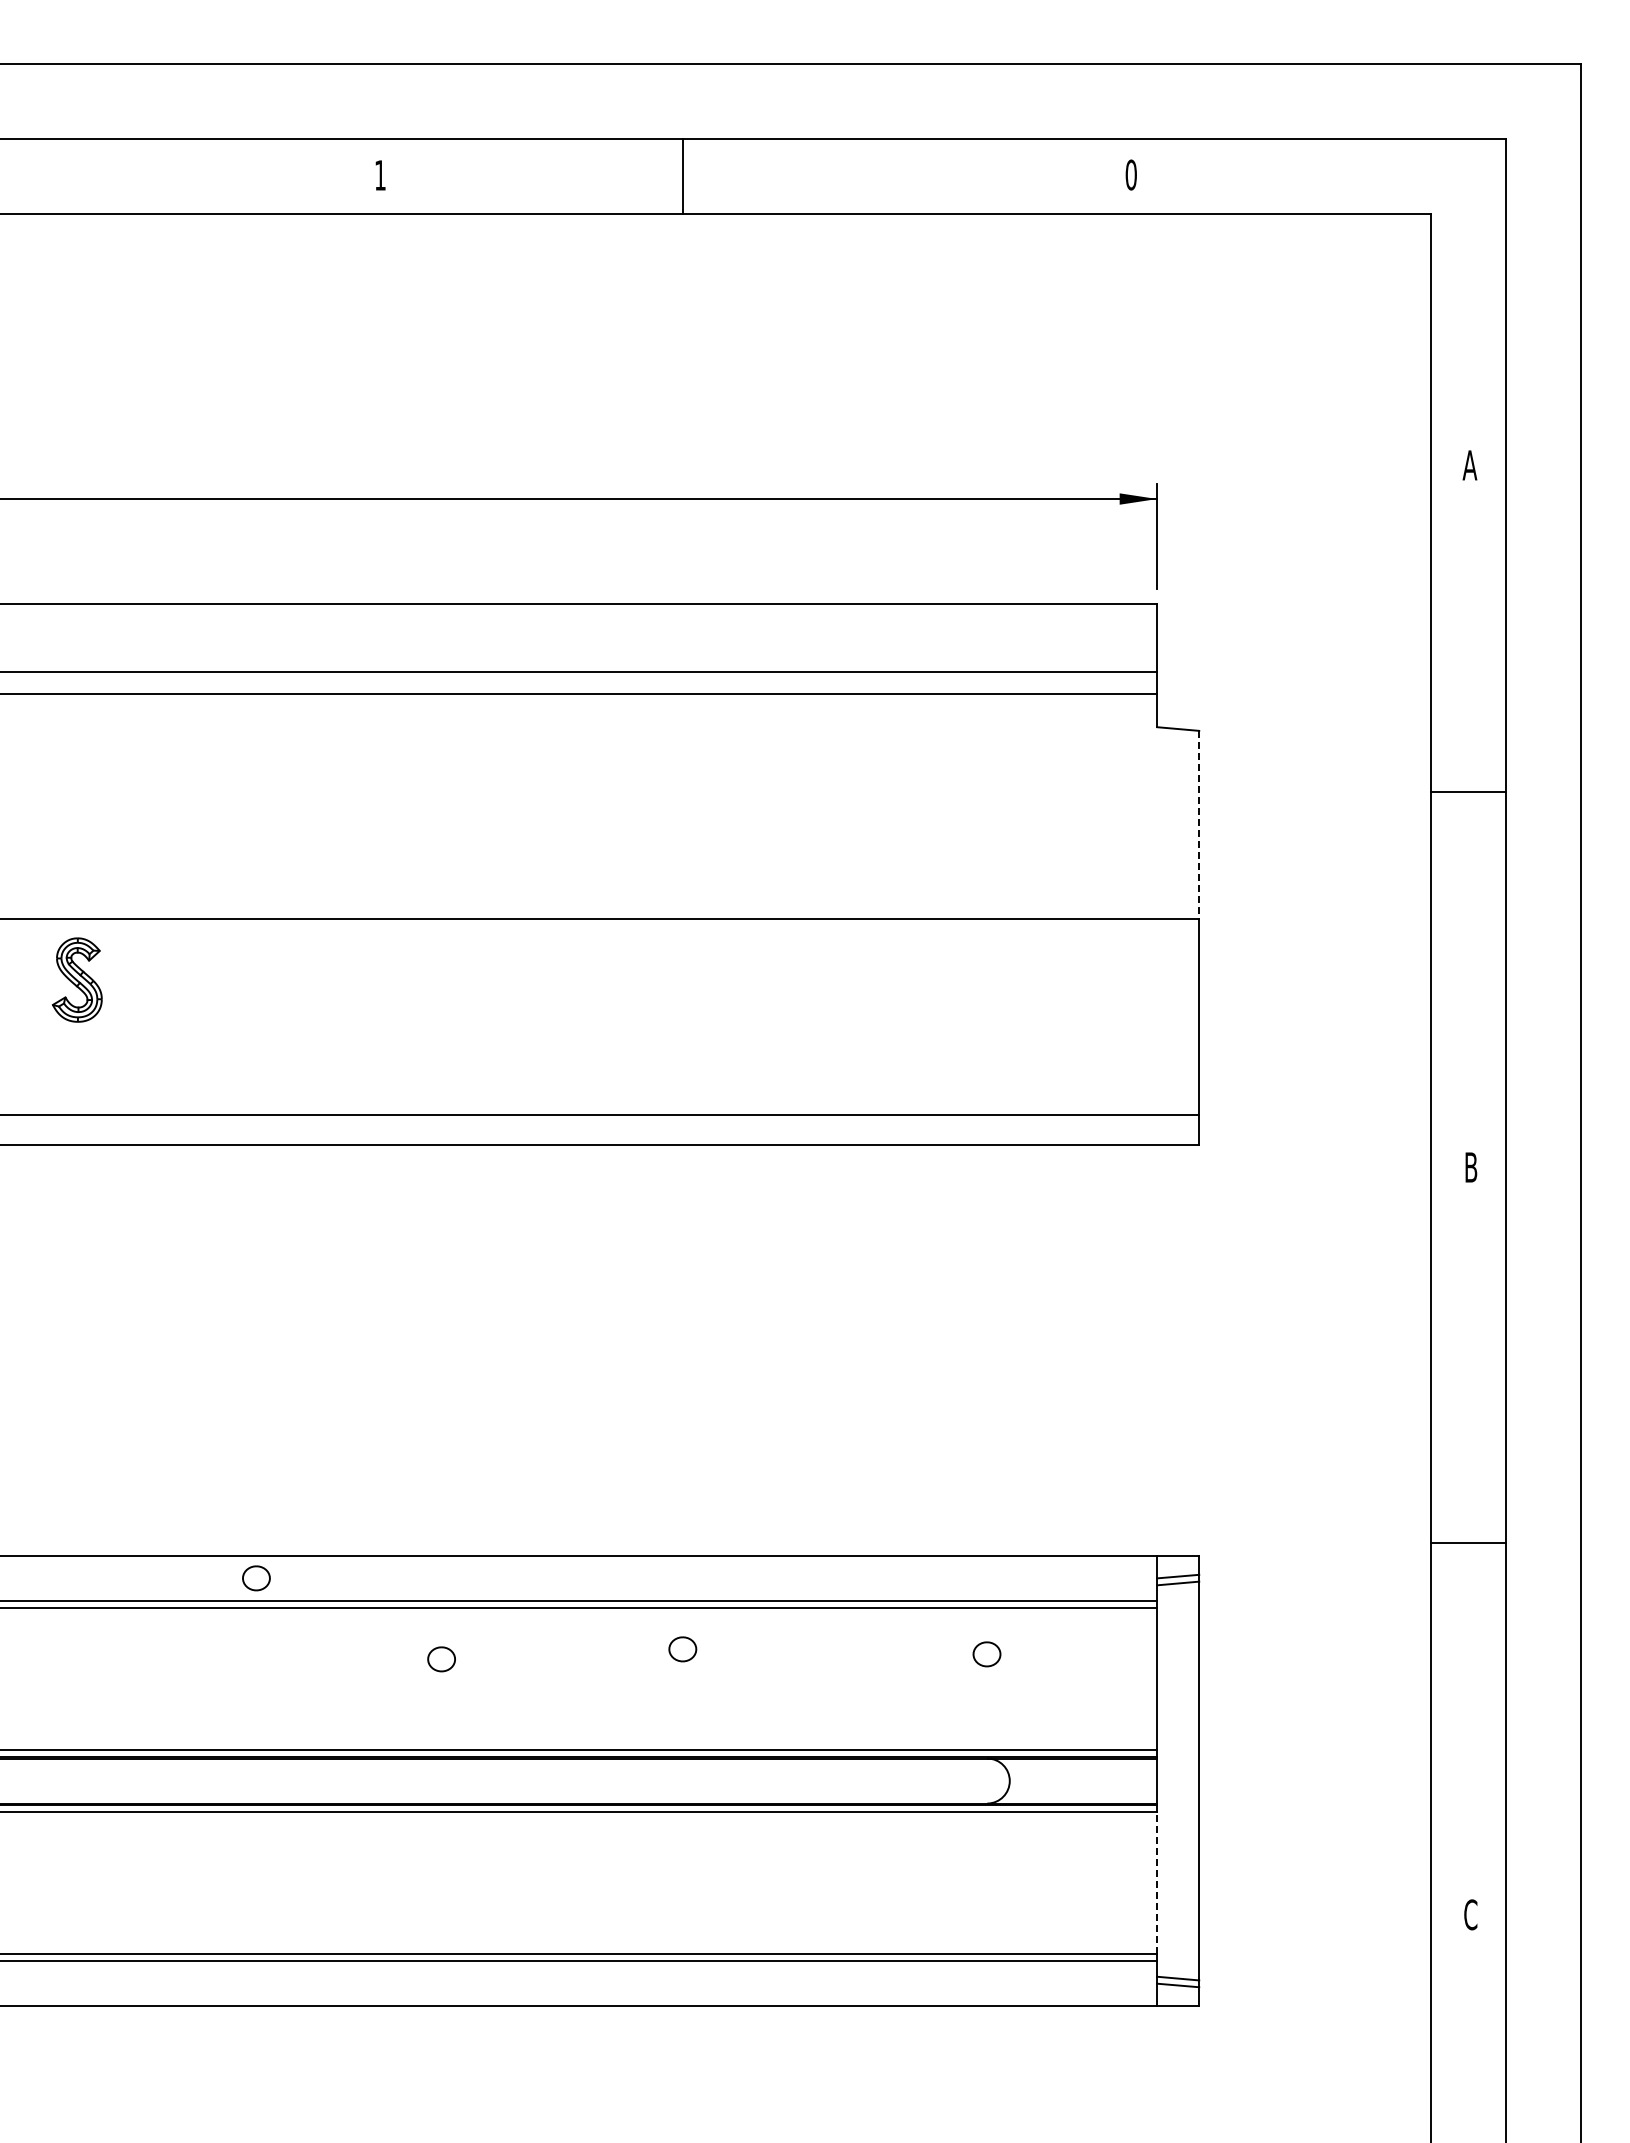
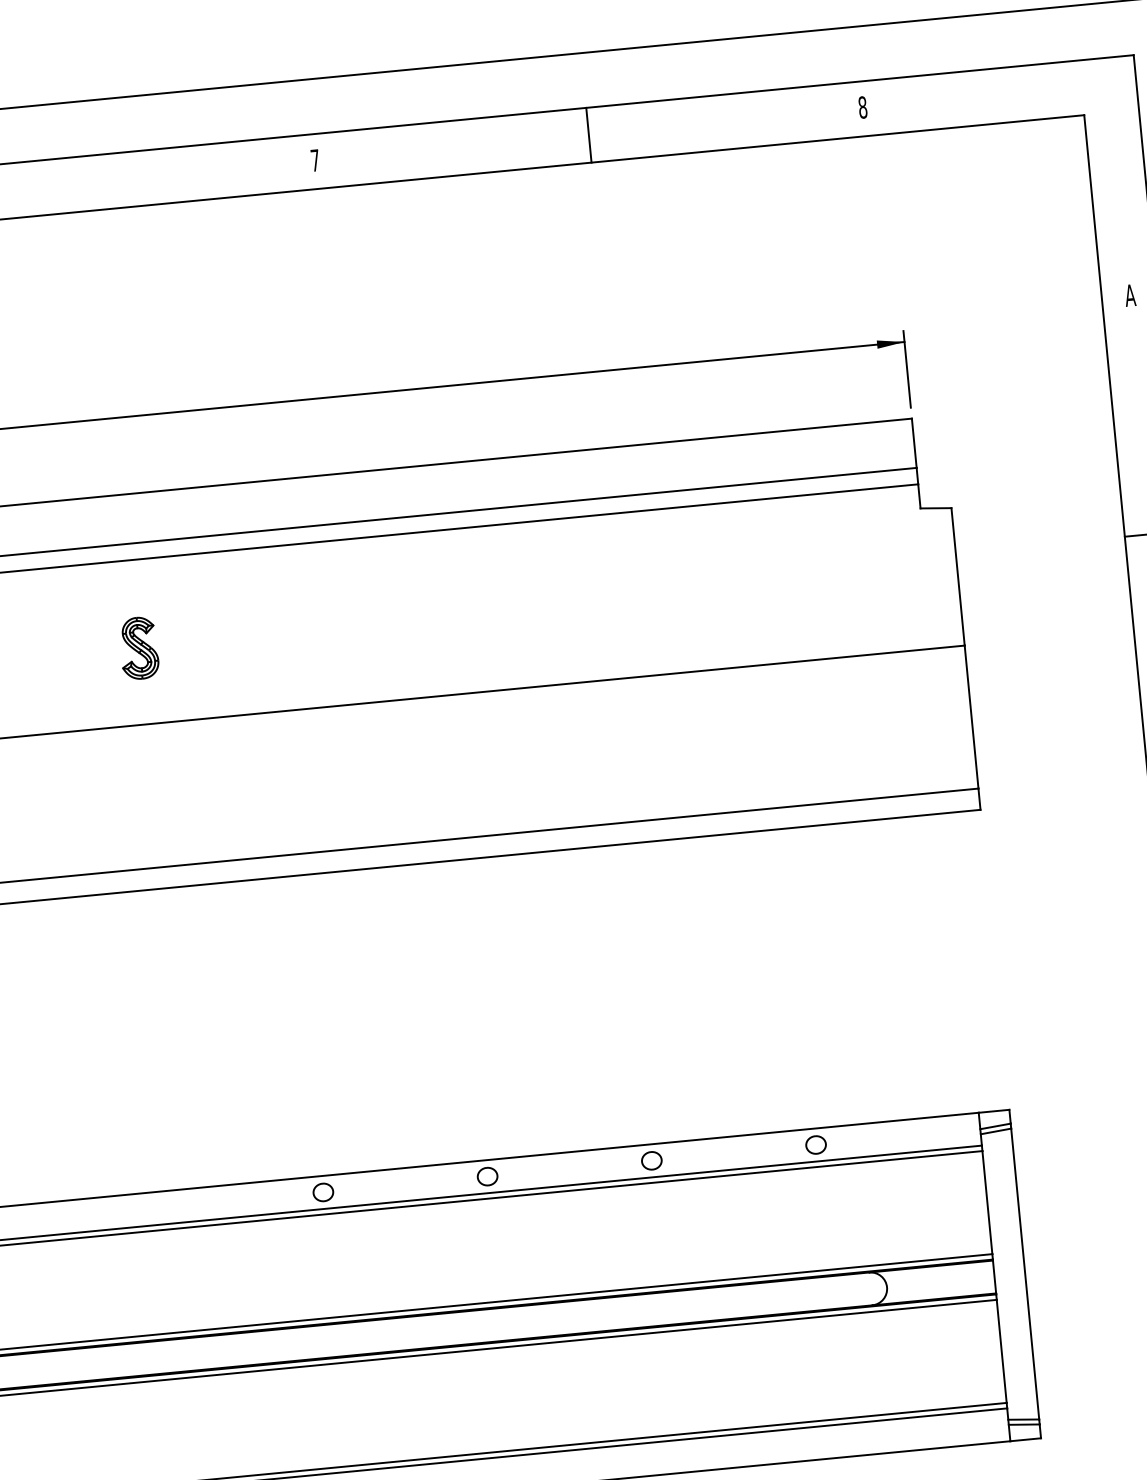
text: (1130, 174) -> (862, 107), 0 -> 8
text: (380, 175) -> (315, 160), 1 -> 7
line: (683, 176) -> (588, 134), moved
line: (1199, 825) -> (958, 577), dashed -> solid
part: (76, 979) -> (138, 647), moved
part: (682, 1649) -> (651, 1160), moved
part: (986, 1654) -> (815, 1145), moved
part: (441, 1659) -> (487, 1176), moved
line: (1157, 1883) -> (1001, 1351), dashed -> solid

